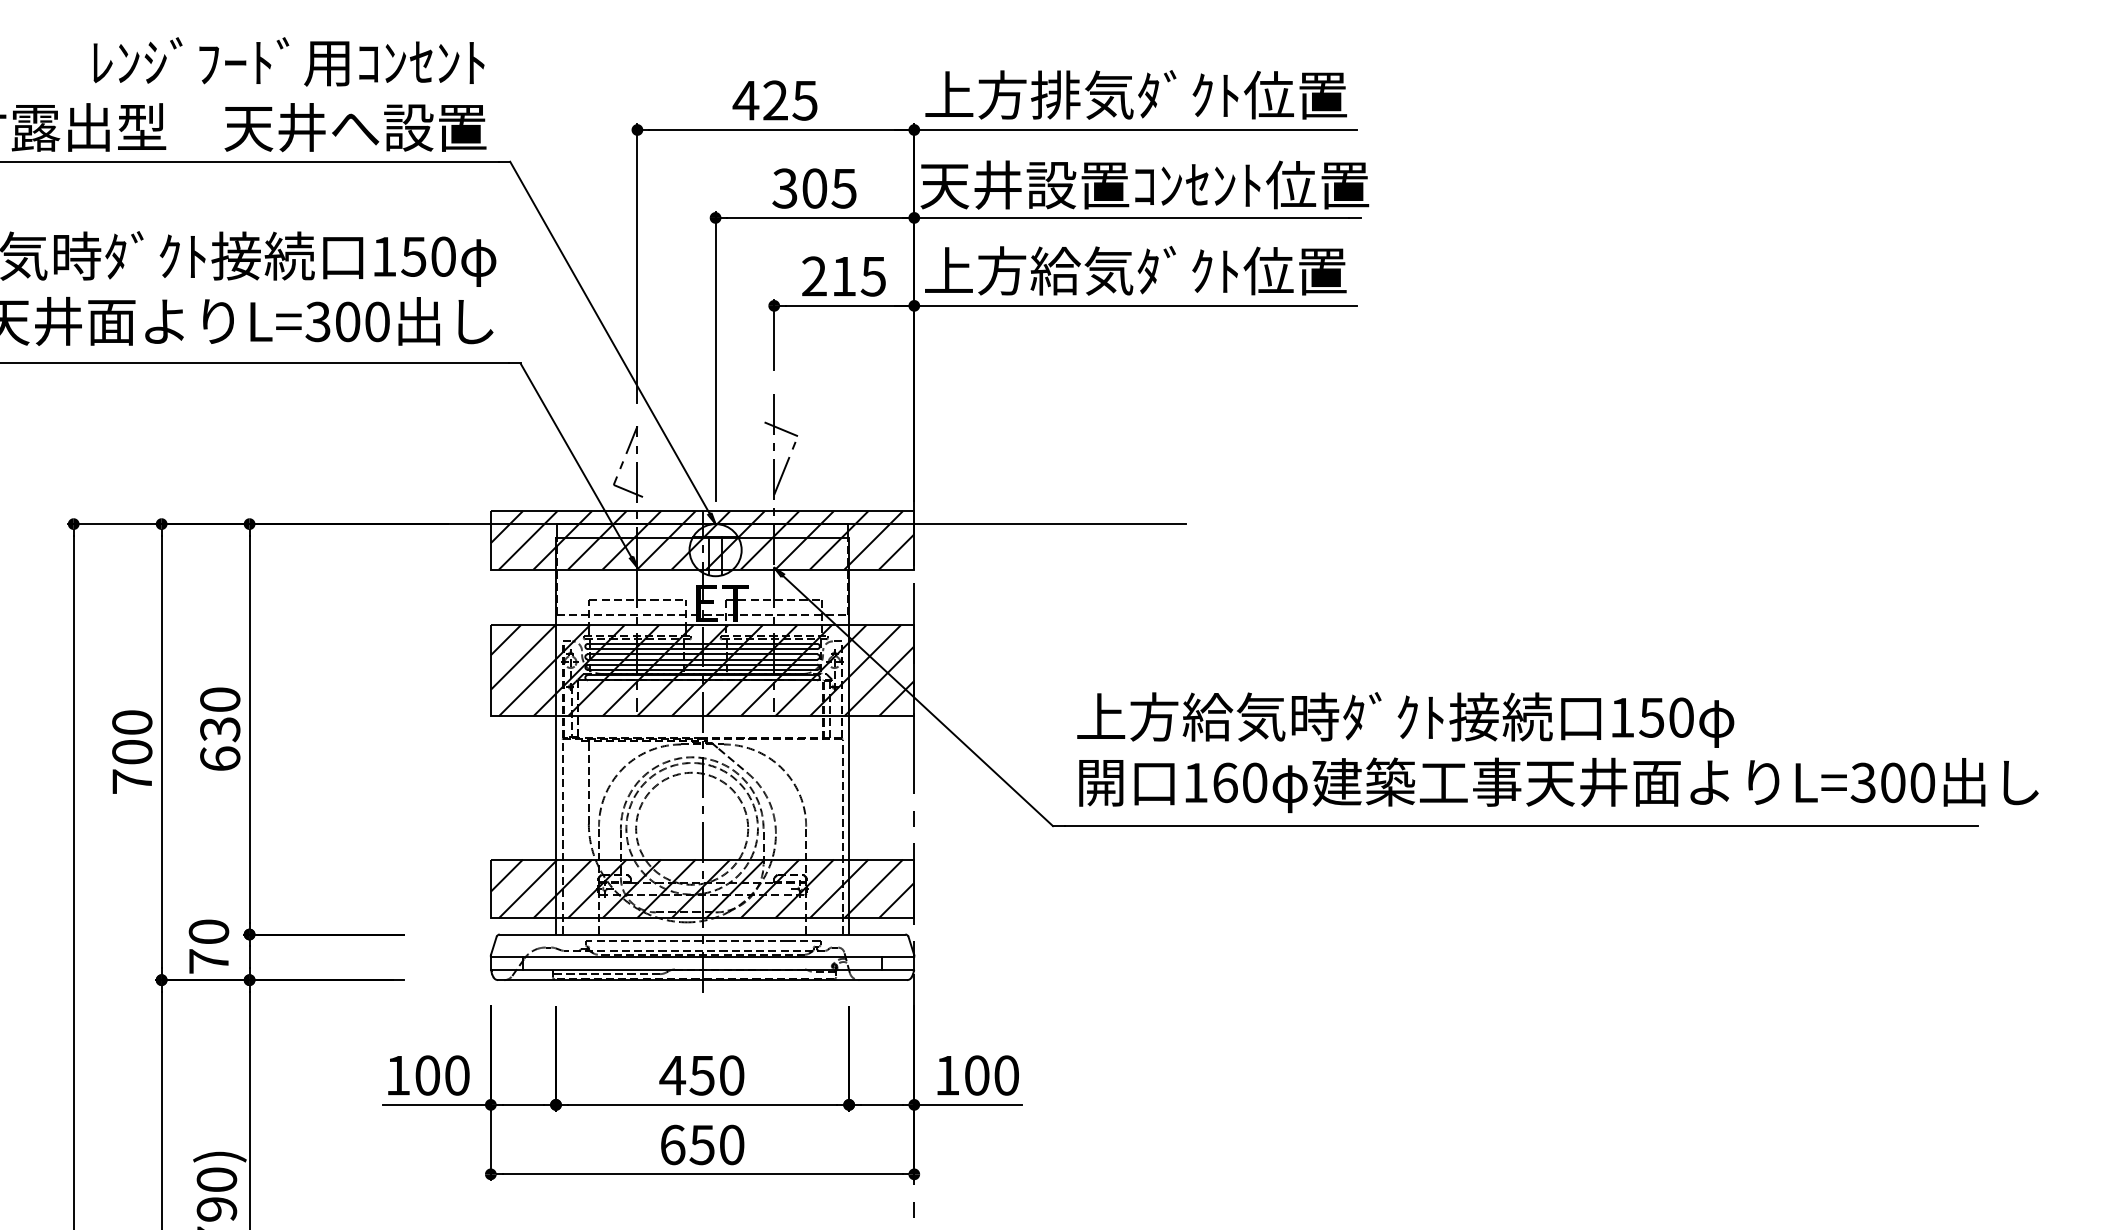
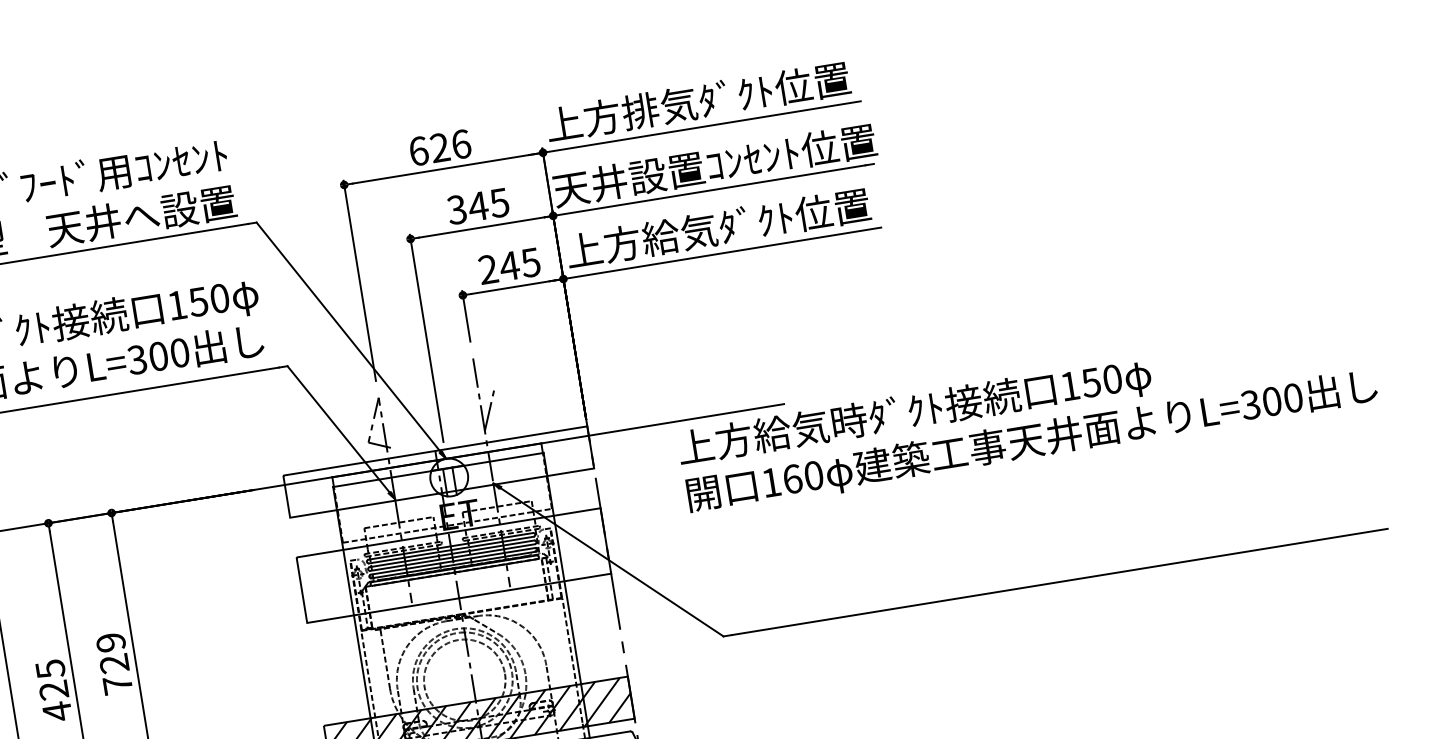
text: (774, 100) -> (439, 147), 425 -> 626
text: (814, 188) -> (478, 206), 305 -> 345
text: (843, 276) -> (509, 266), 215 -> 245
line: (780, 429) -> (481, 383), removed
hatch: (702, 540) -> (438, 472), removed
hatch: (702, 670) -> (453, 565), removed
text: (220, 729) -> (114, 663), 630 -> 729
text: (132, 752) -> (54, 690), 700 -> 425
text: (1557, 752) -> (1027, 418), moved

